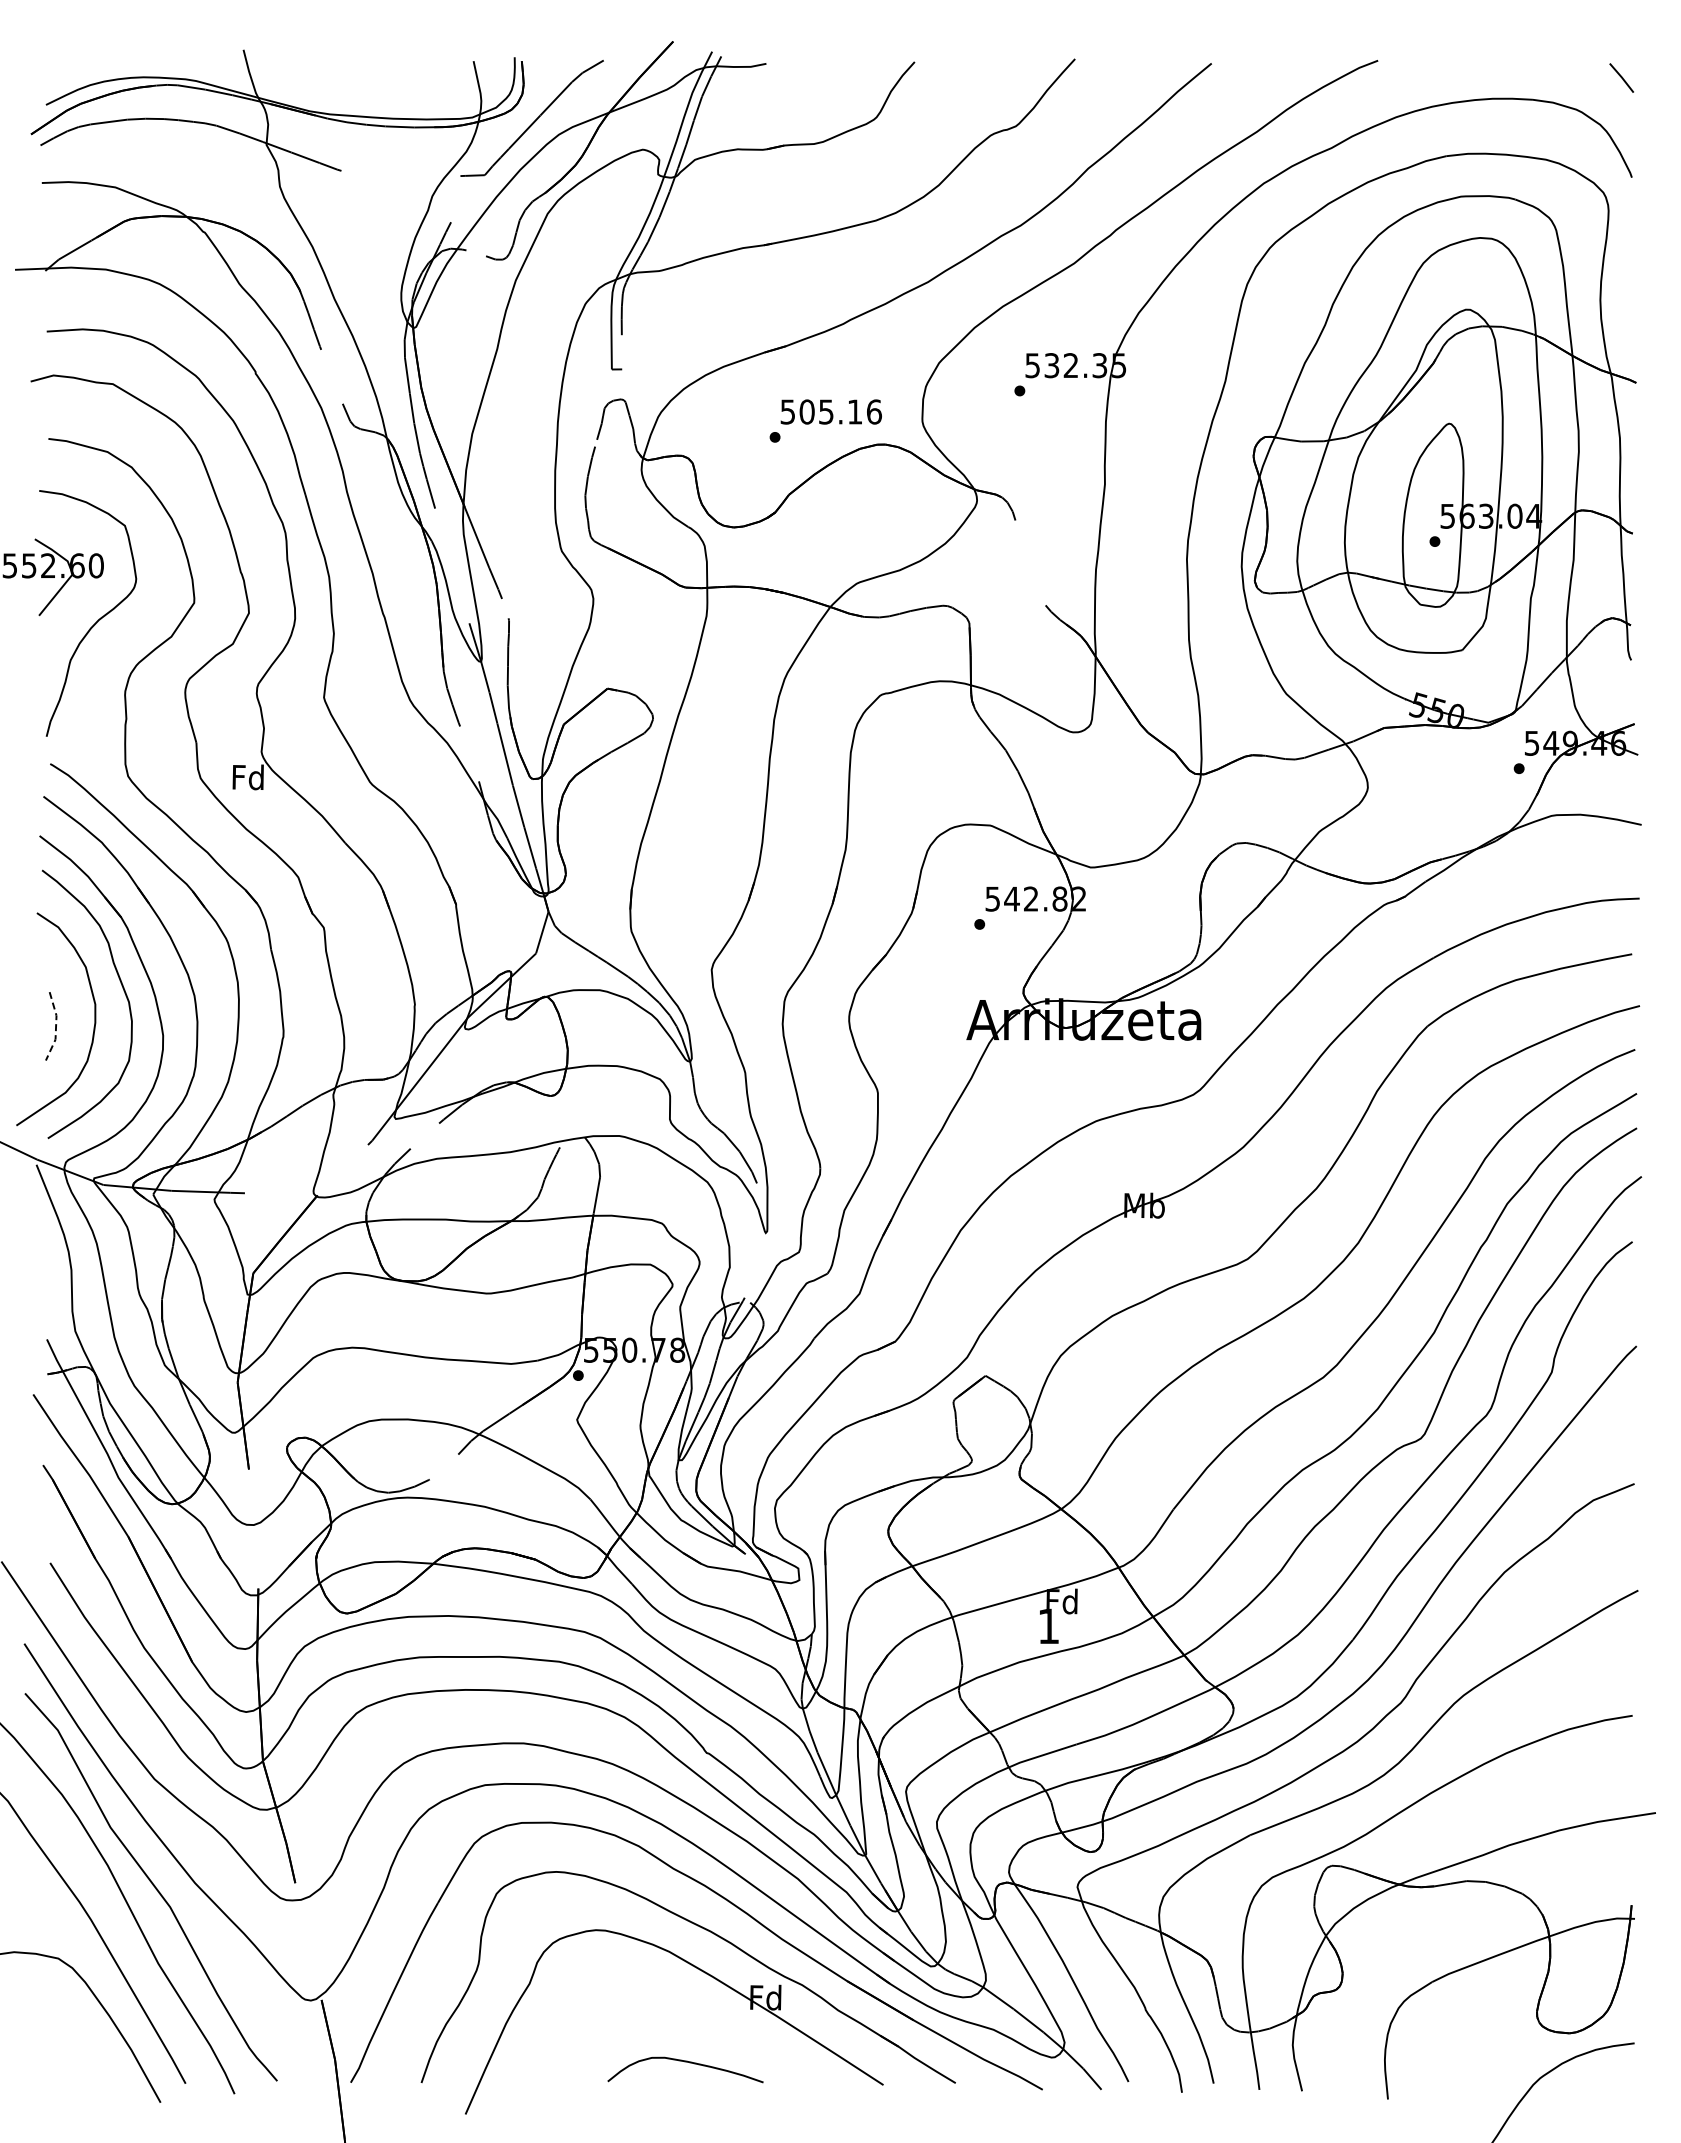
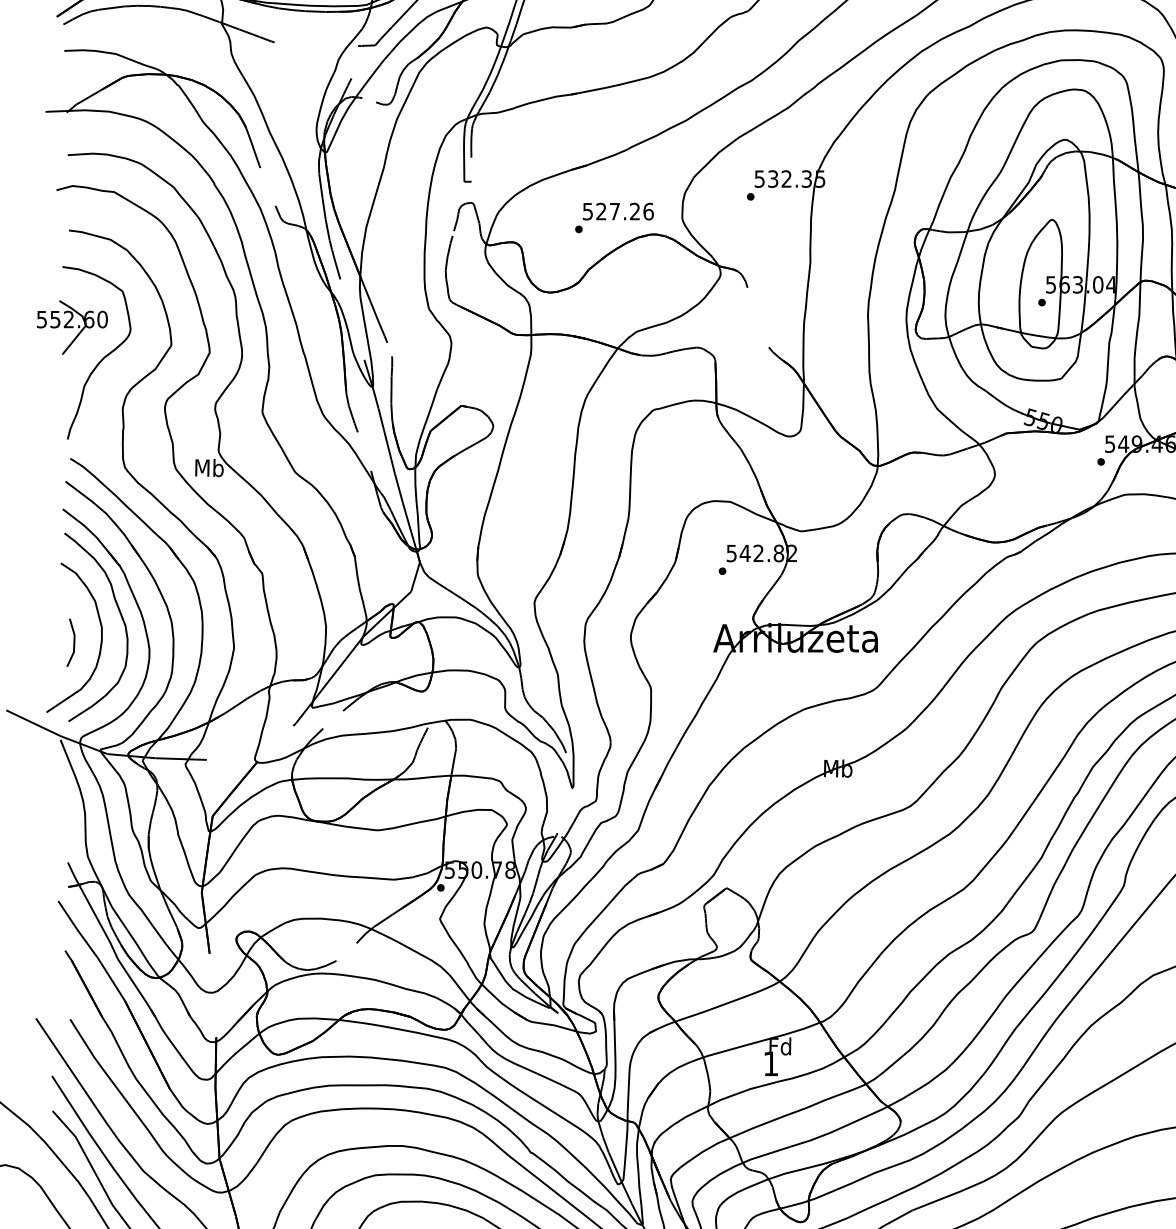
text: (830, 411) -> (617, 211), 505.16 -> 527.26
text: (248, 777) -> (209, 468), Fd -> Mb
line: (56, 1027) -> (74, 643), dashed -> solid

